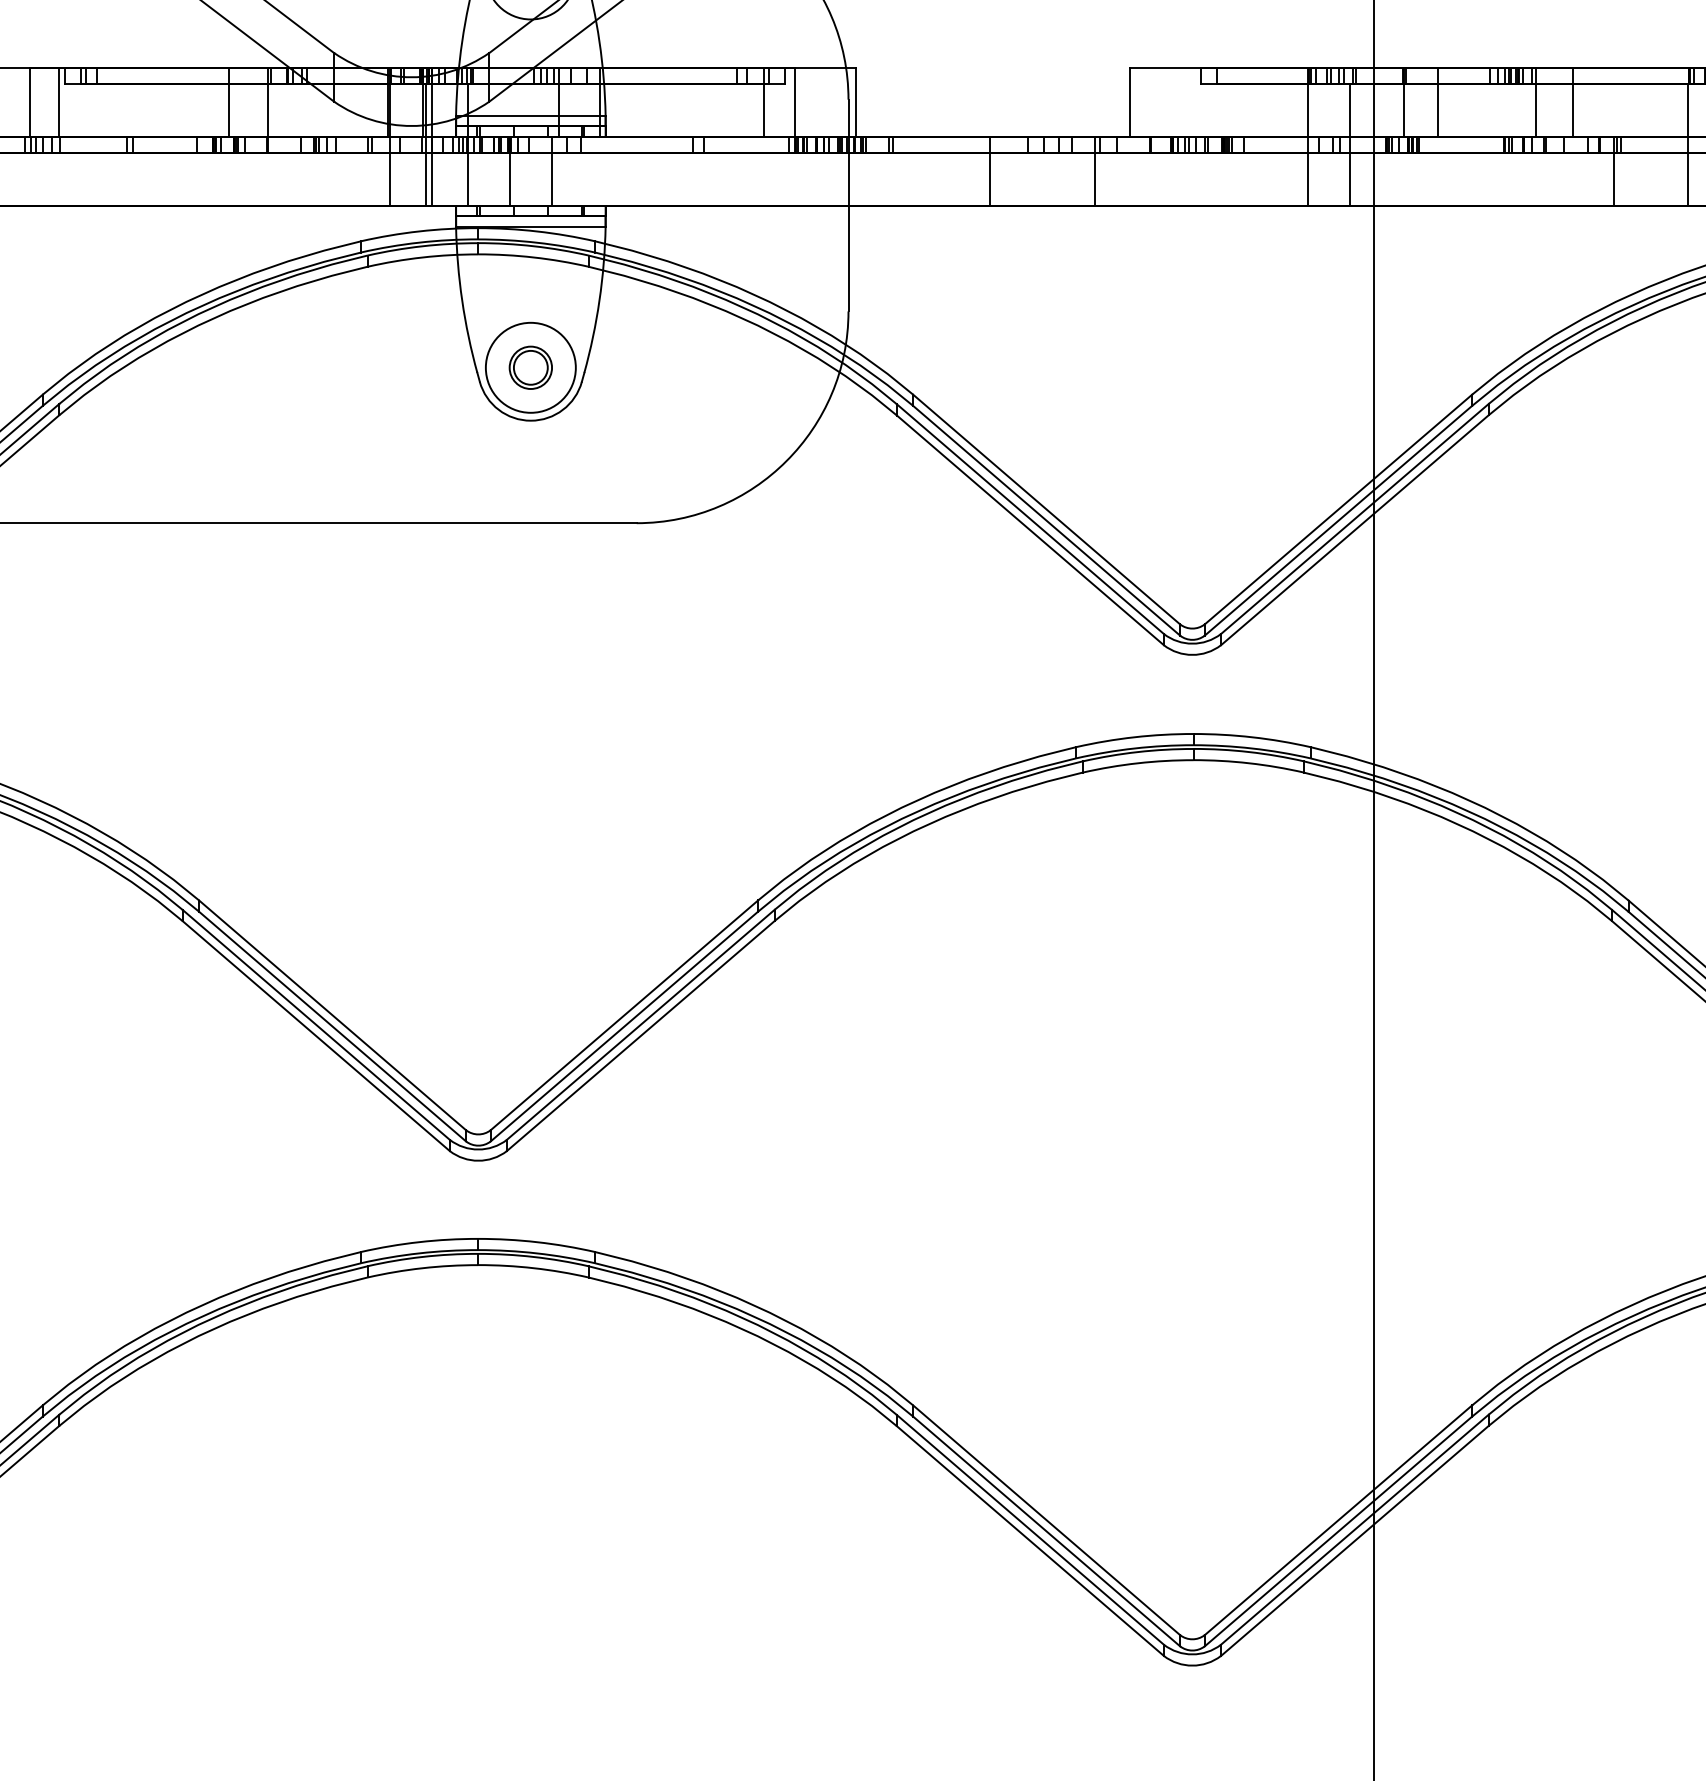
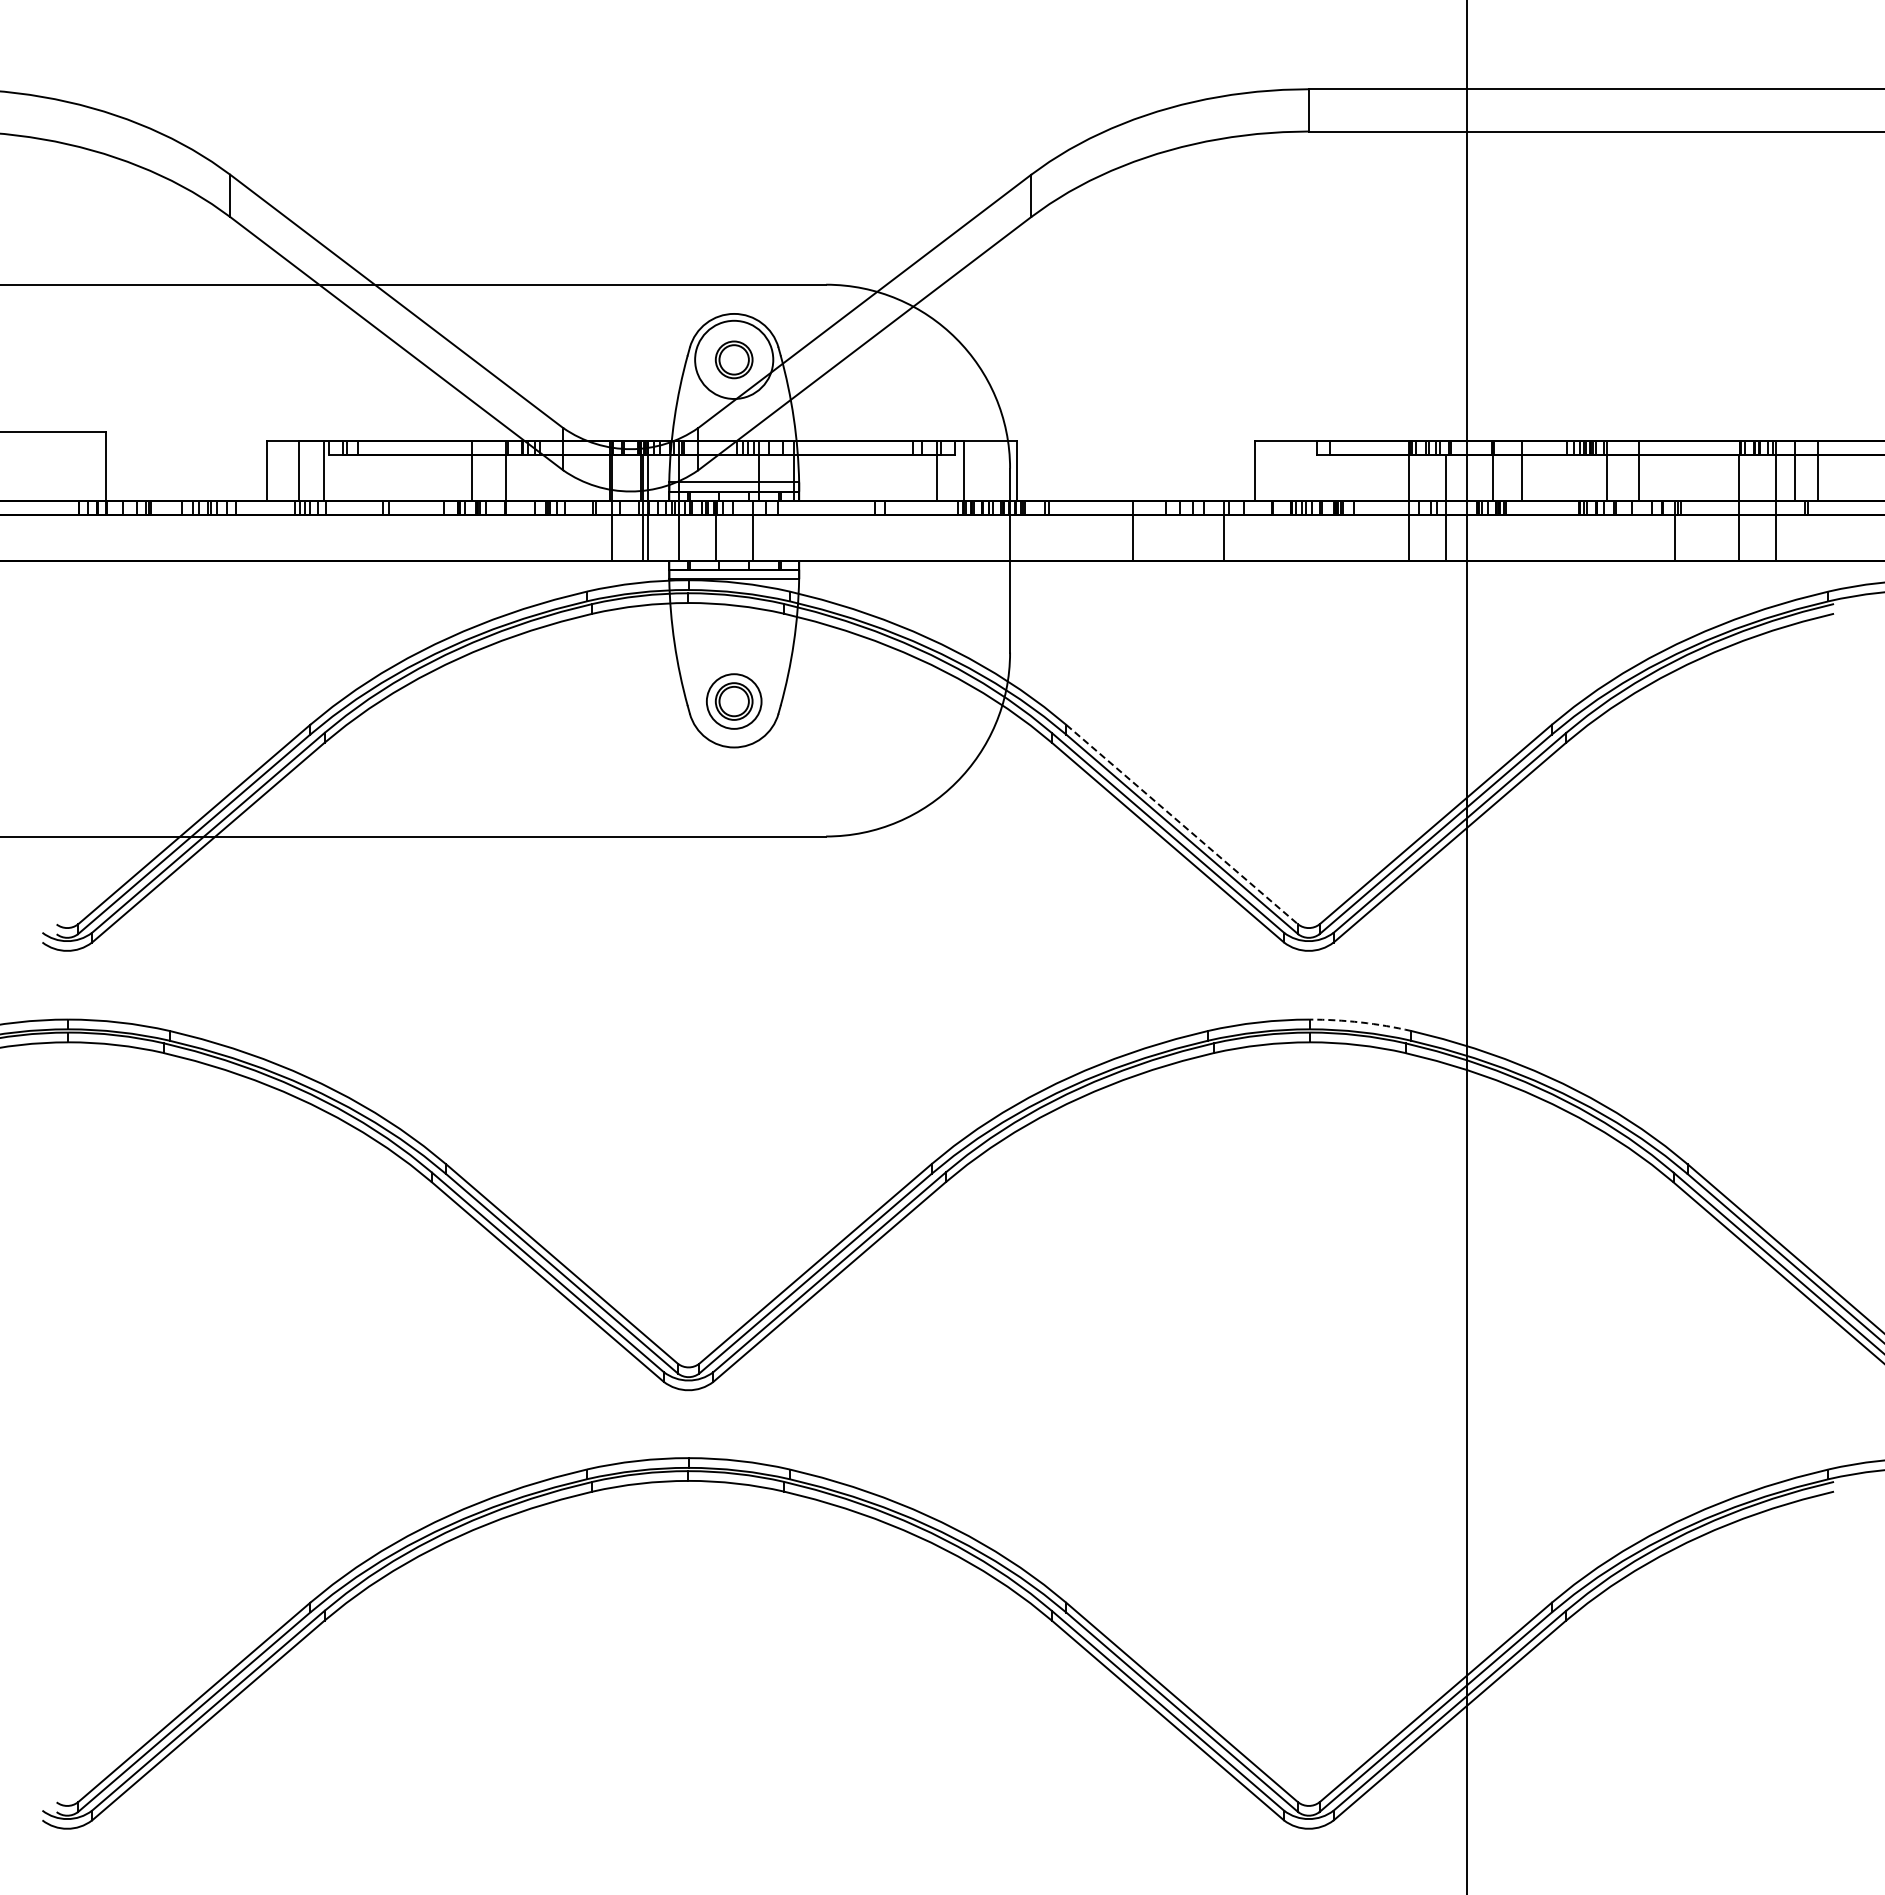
circle: (531, 367) -> (734, 701), size x0.7
line: (1046, 509) -> (1182, 824), solid -> dashed
arc: (1251, 737) -> (1360, 1022), solid -> dashed

